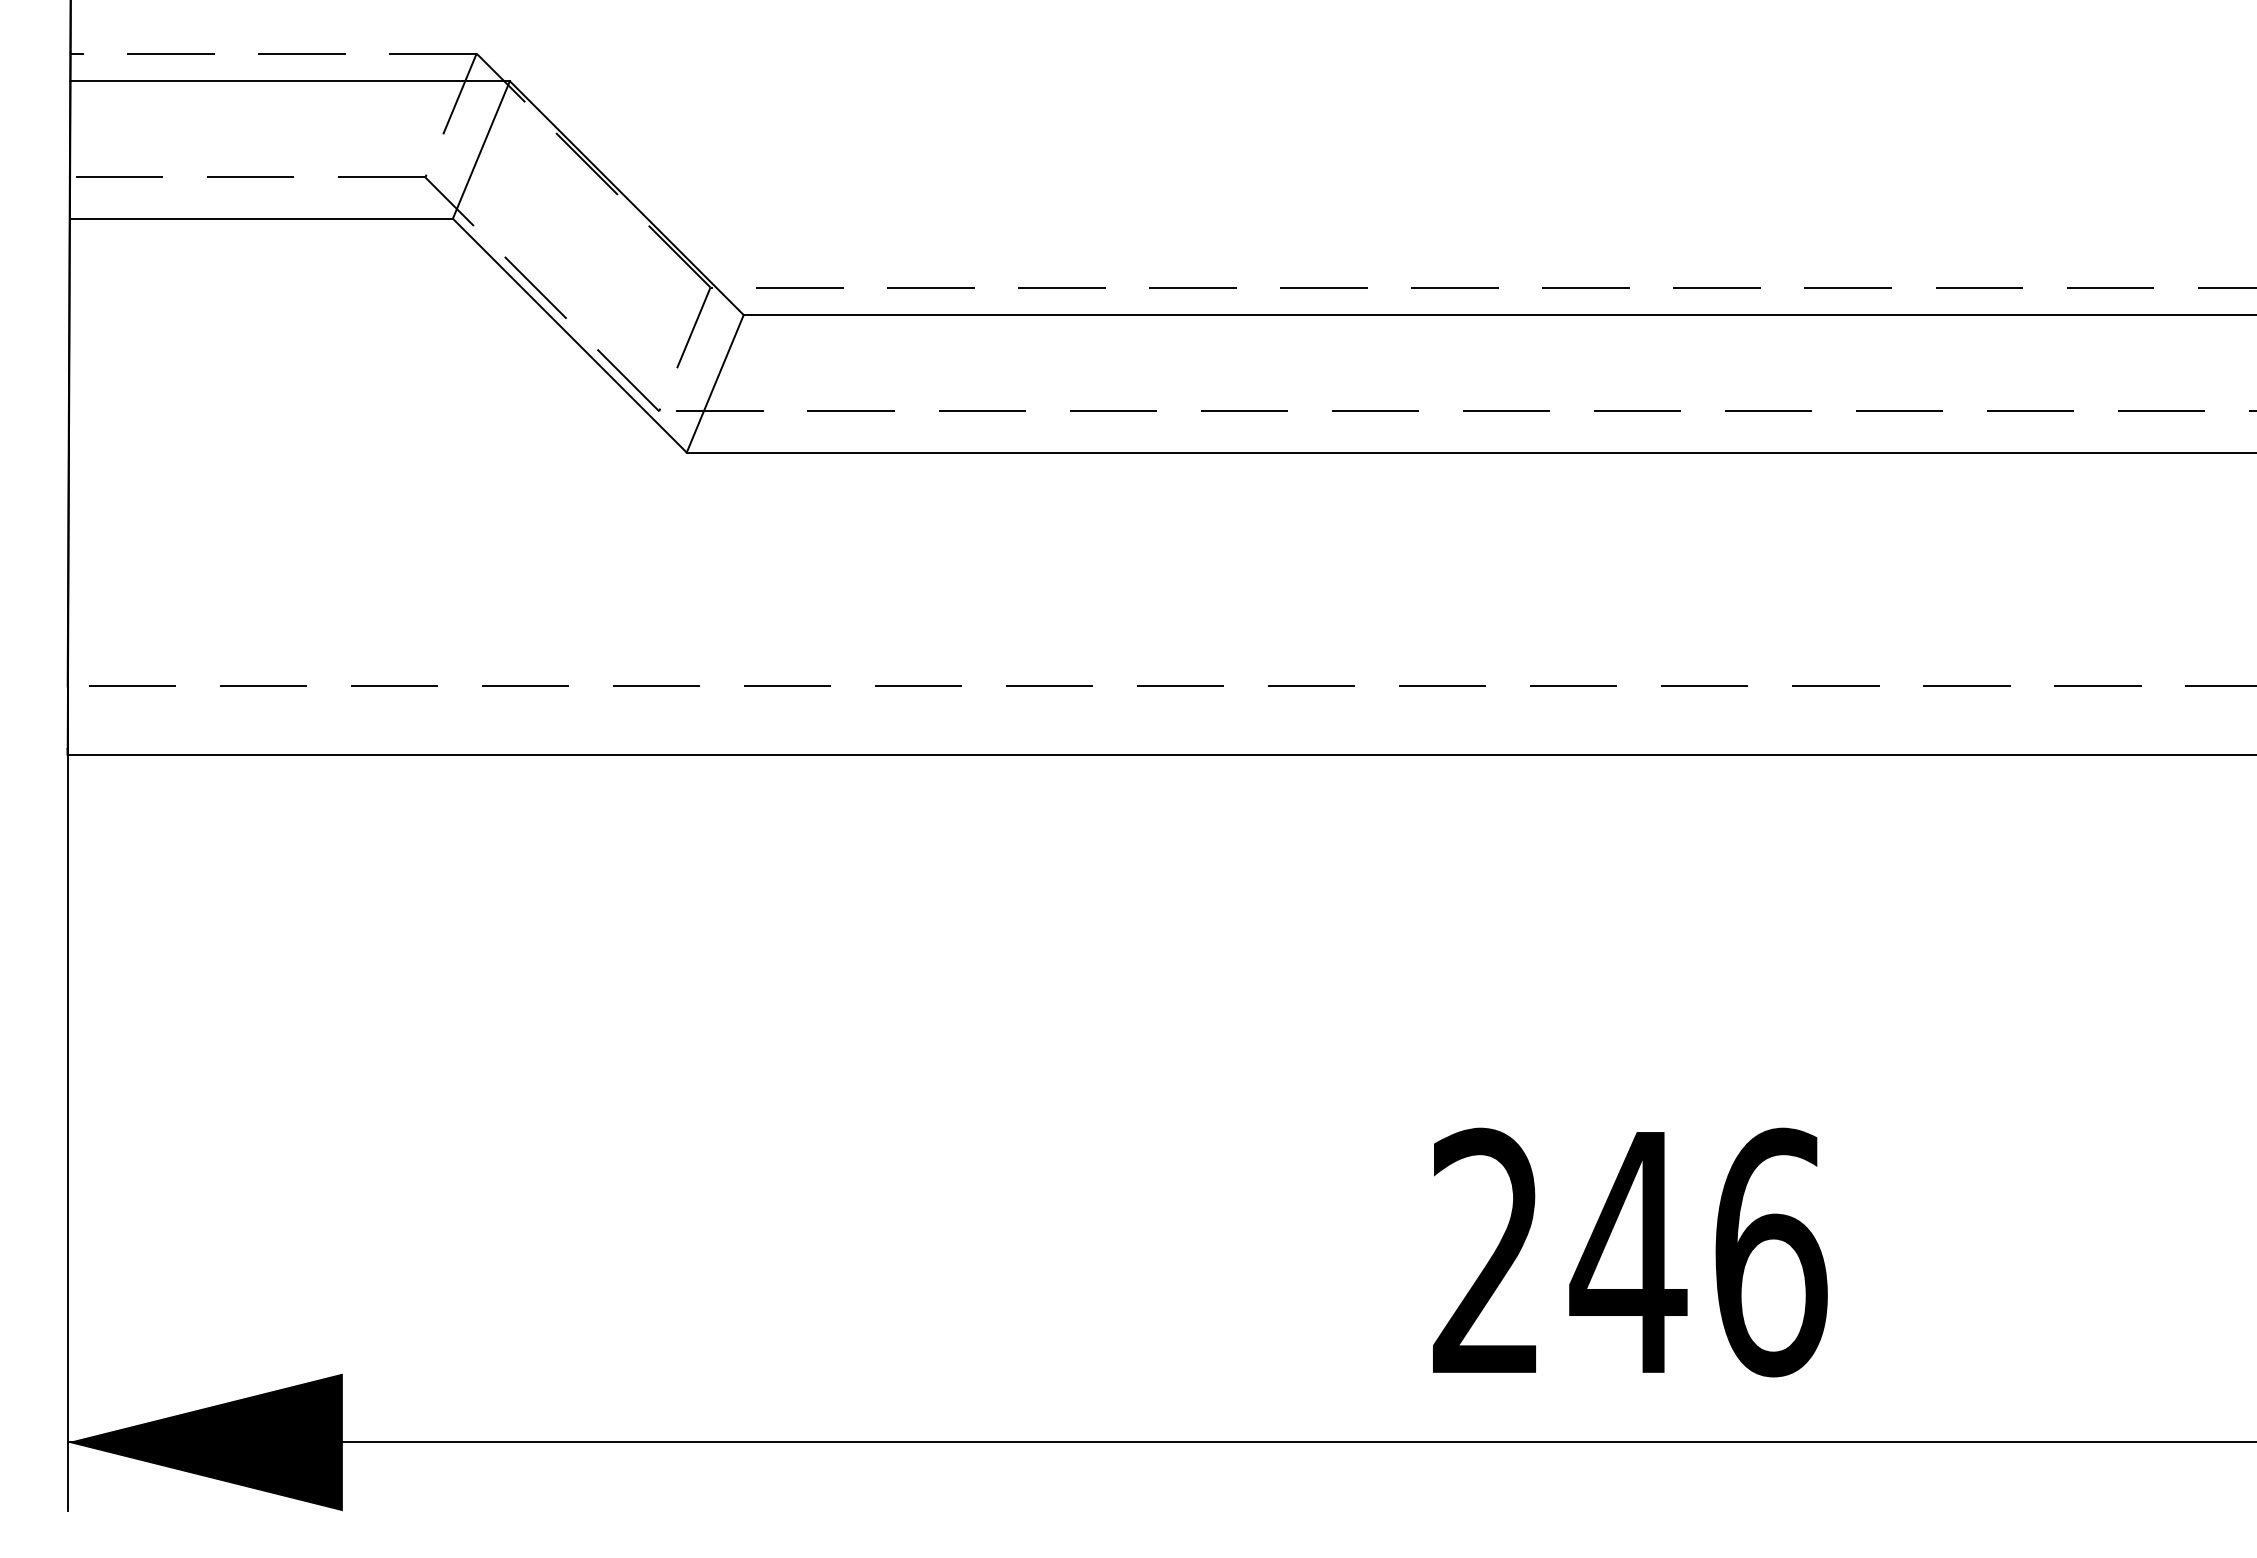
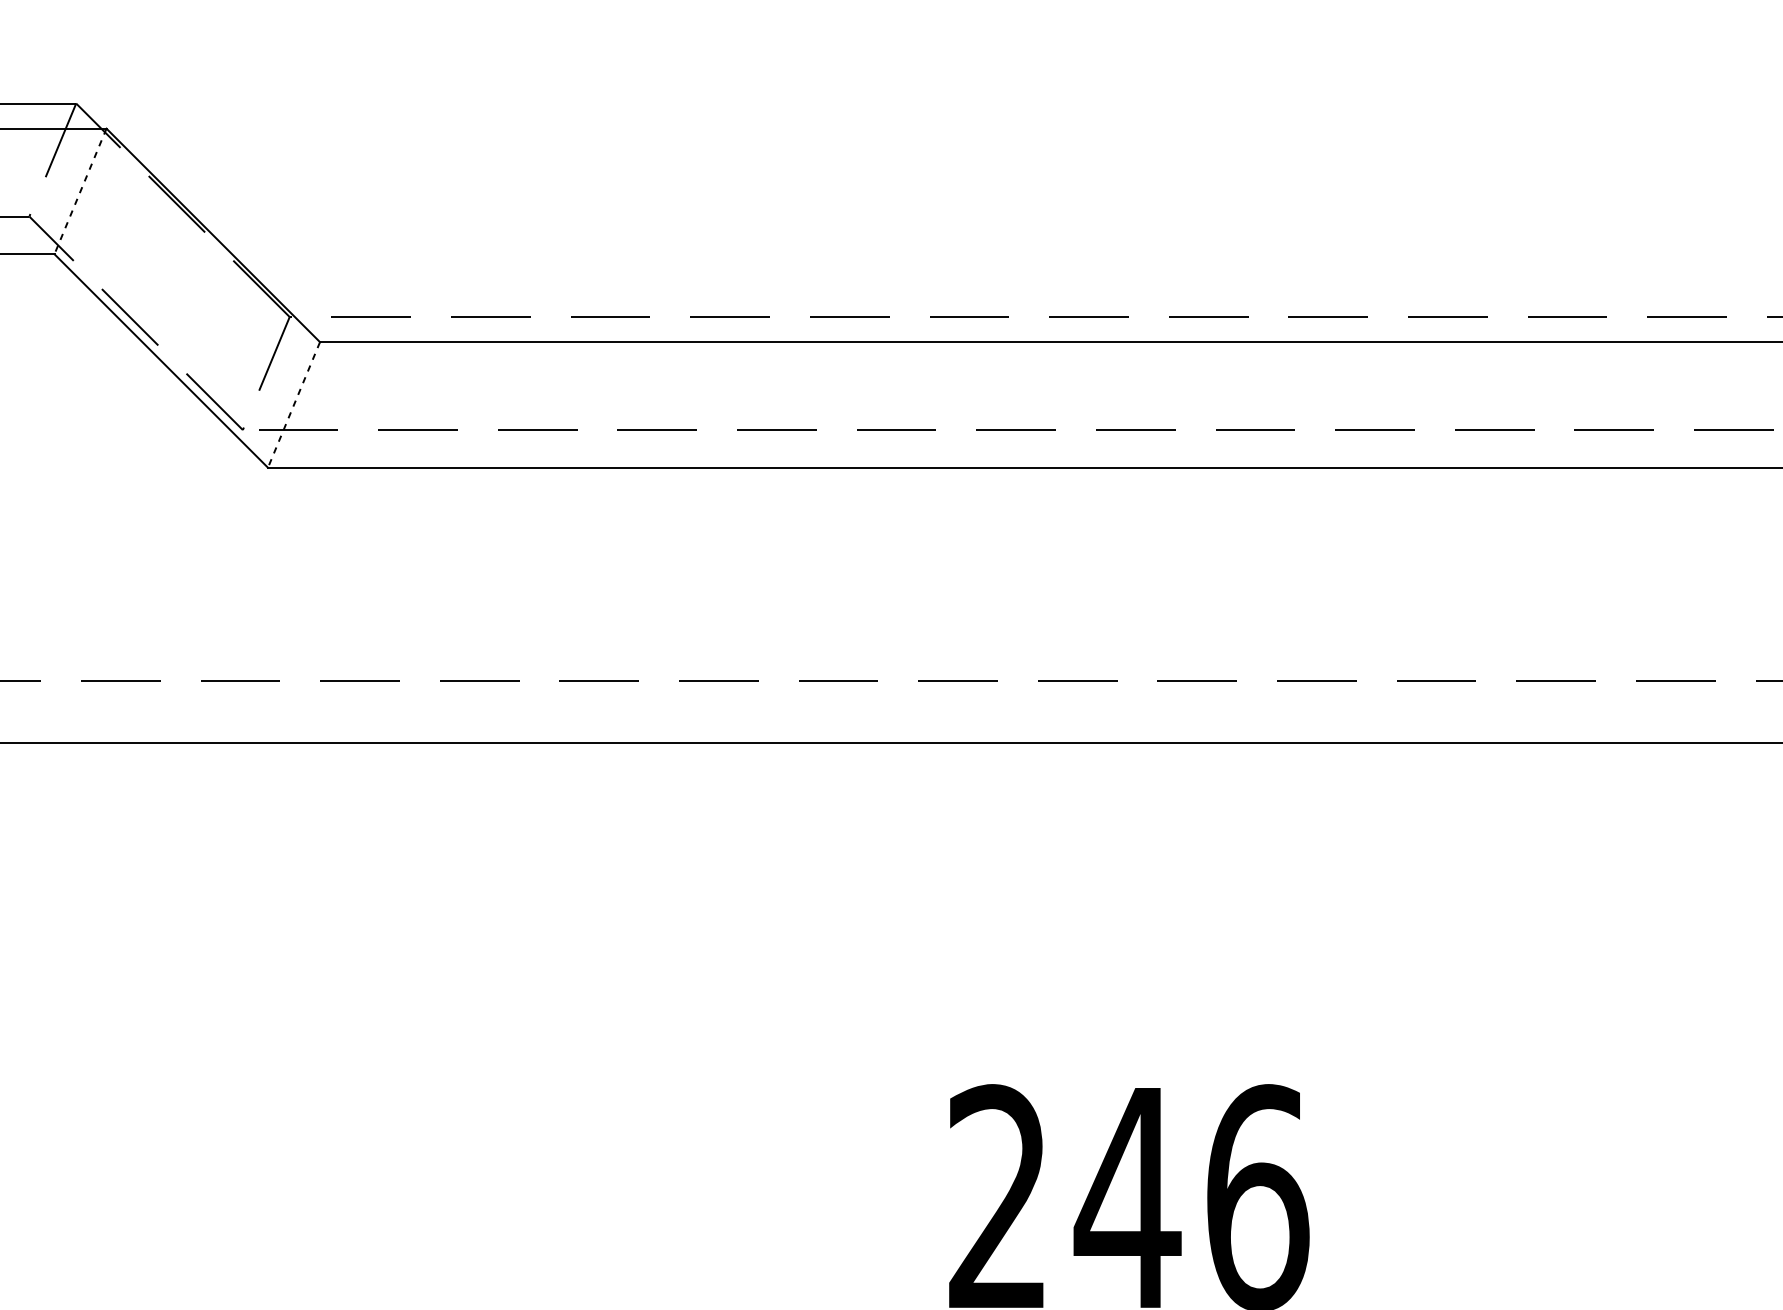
line: (481, 150) -> (80, 191), solid -> dashed
line: (715, 384) -> (294, 405), solid -> dashed

